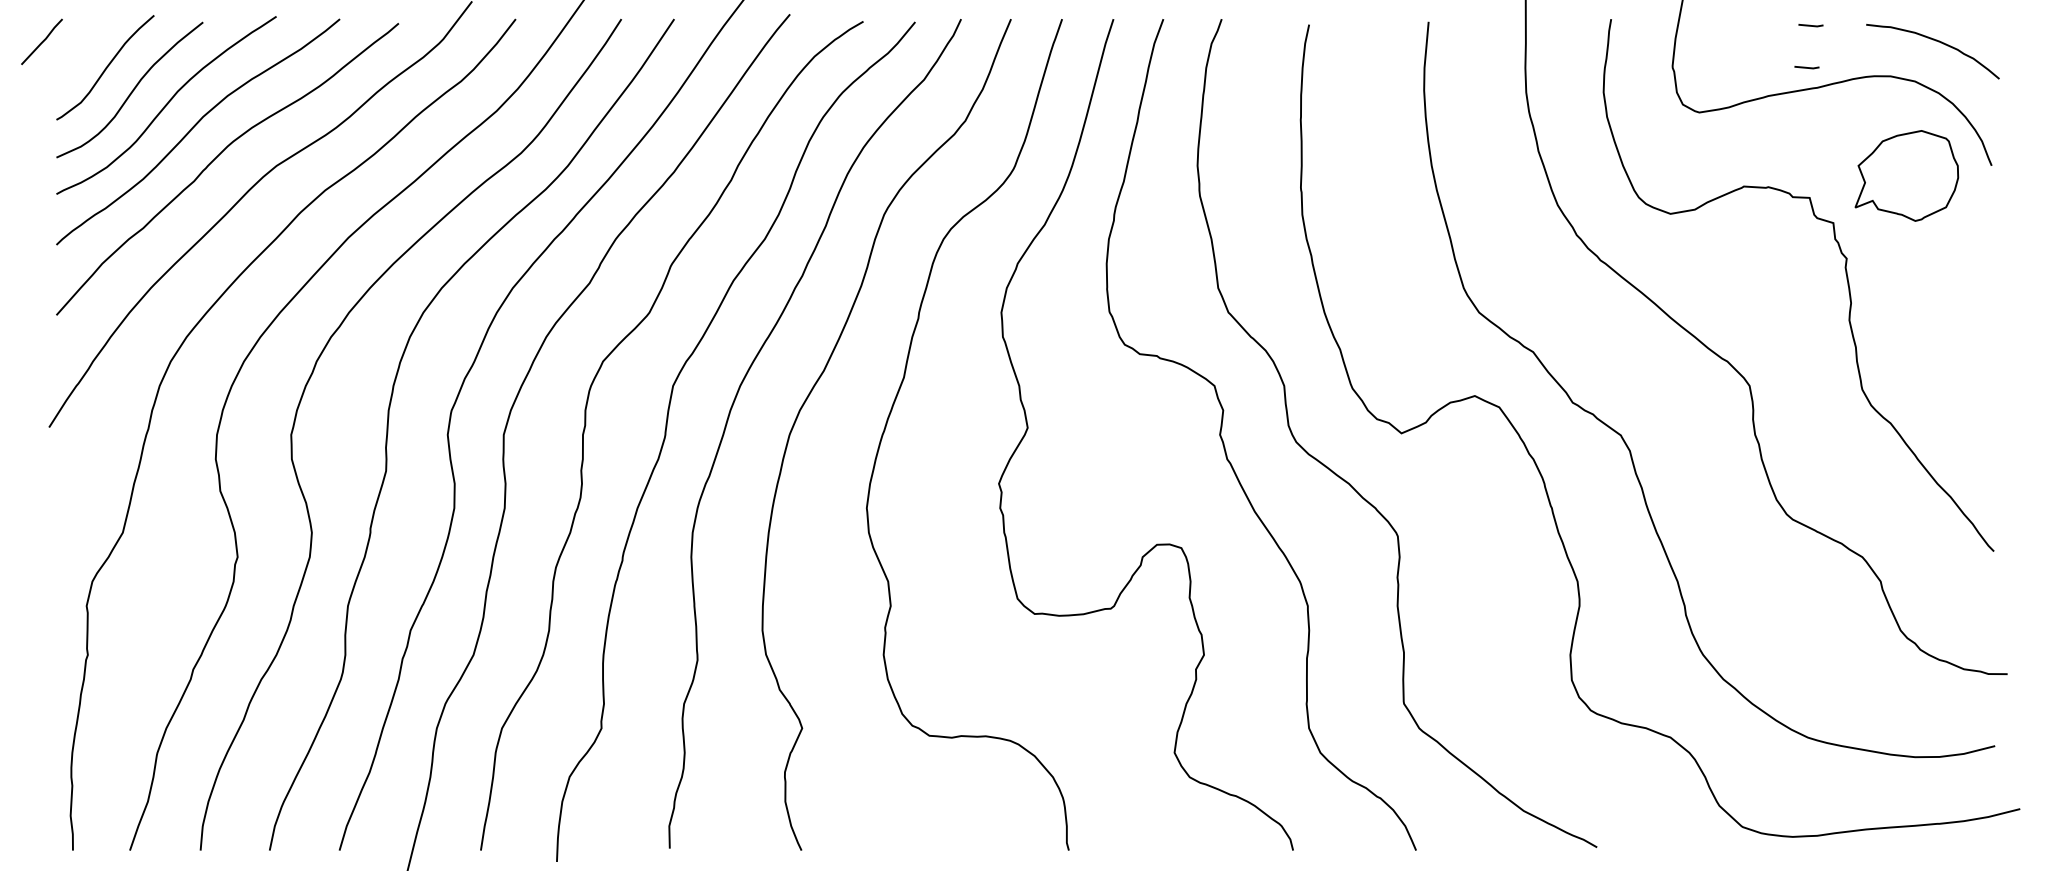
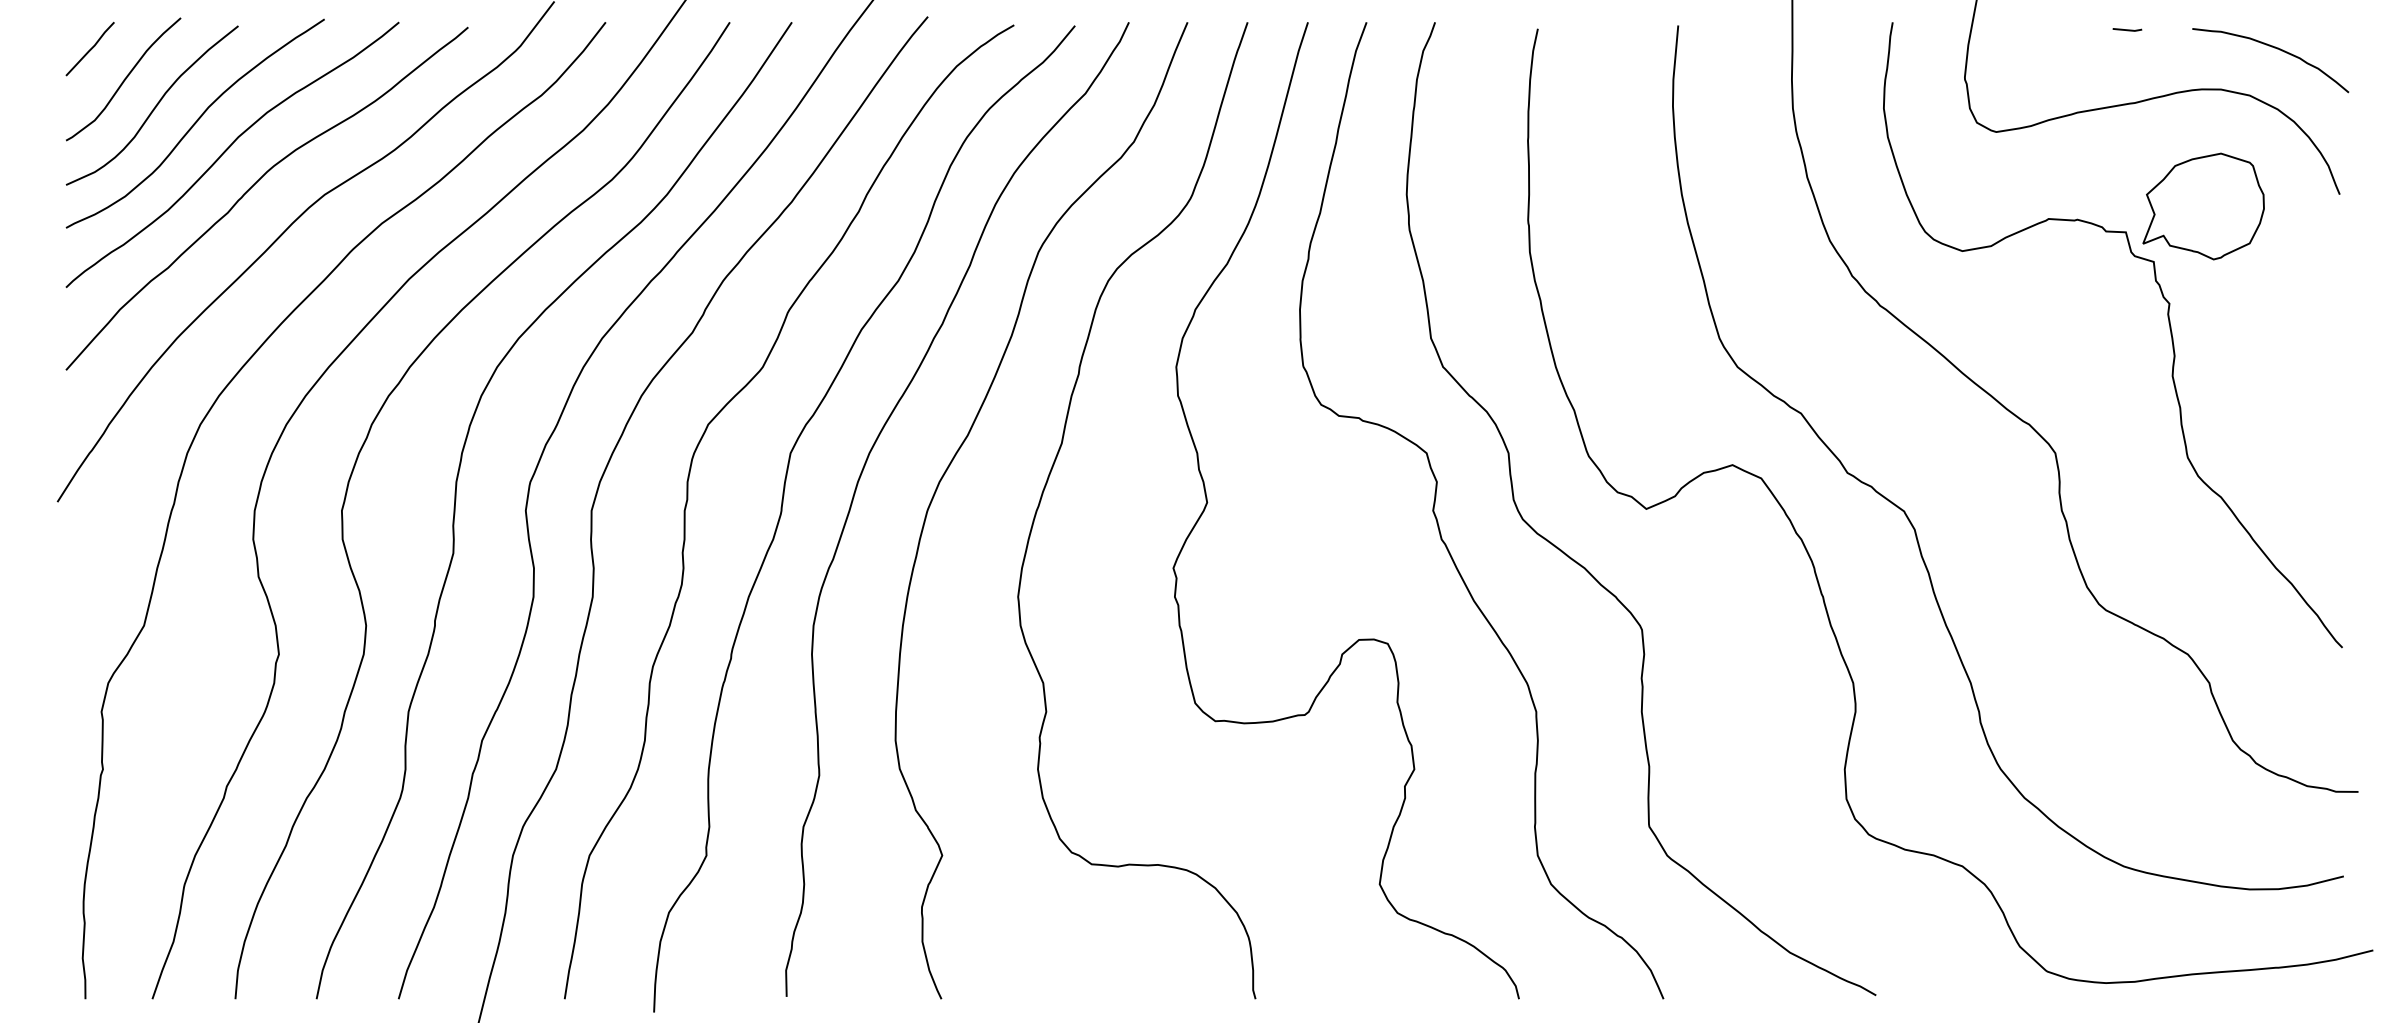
line: (41, 41) -> (89, 48), moved
line: (1806, 67) -> (2122, 79), removed
part: (1906, 175) -> (2203, 206), moved

